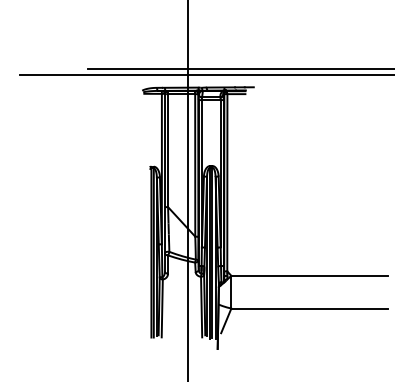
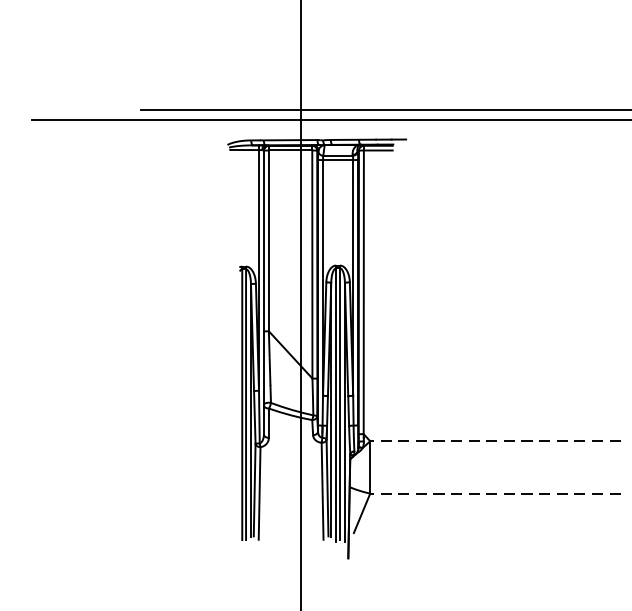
line: (309, 275) -> (495, 440), solid -> dashed
line: (309, 308) -> (495, 493), solid -> dashed

